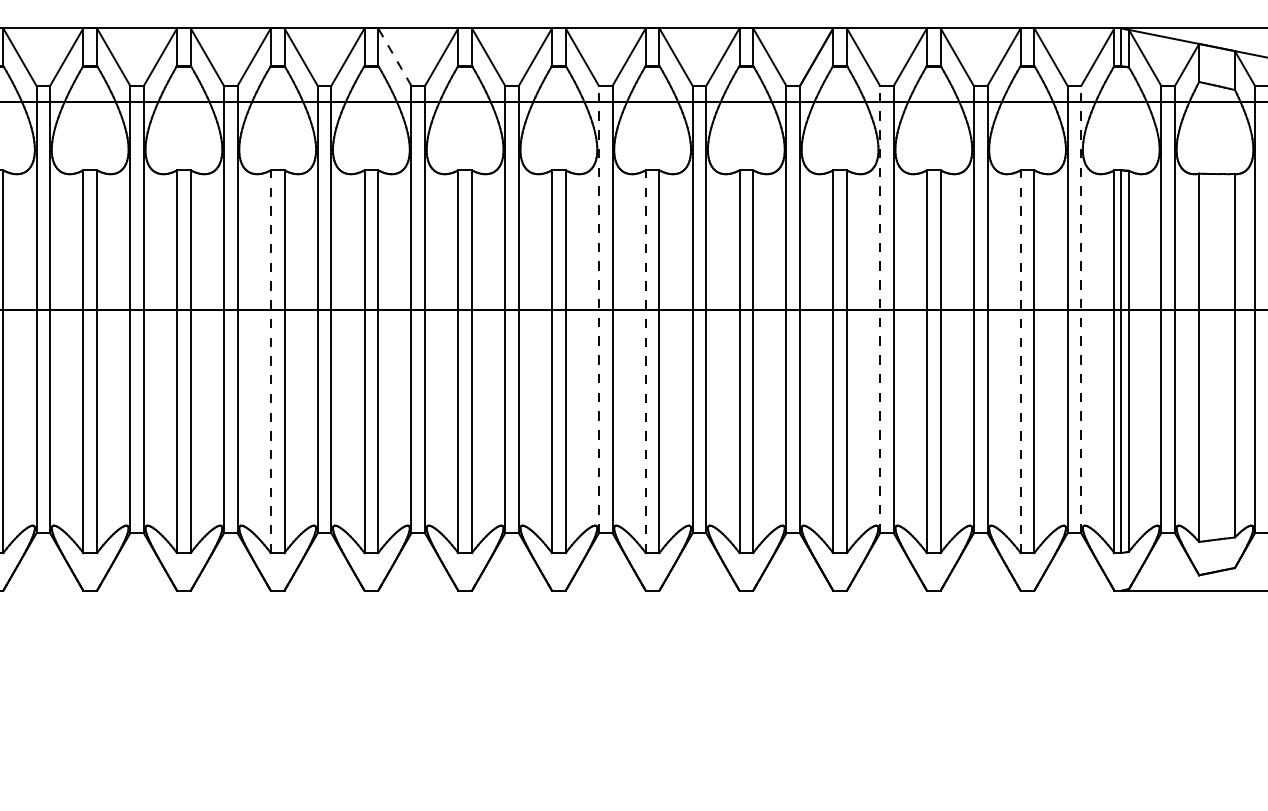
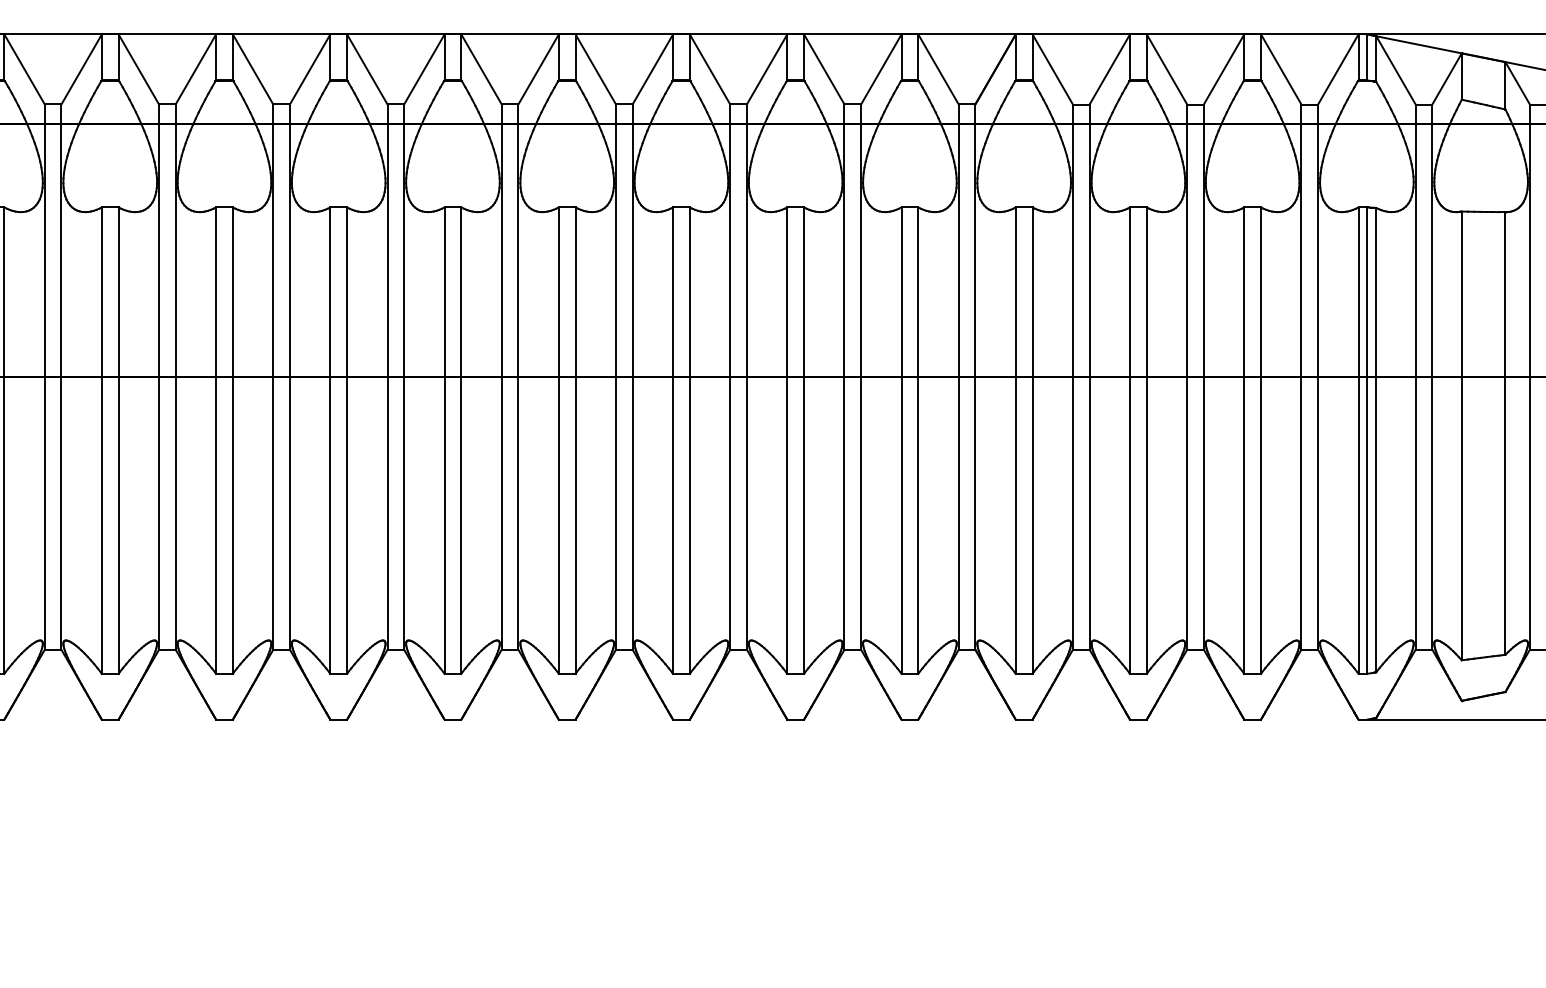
line: (394, 56) -> (481, 68), dashed -> solid
line: (599, 309) -> (730, 377), dashed -> solid
line: (879, 309) -> (1072, 377), dashed -> solid
line: (1081, 309) -> (1318, 377), dashed -> solid
line: (270, 361) -> (330, 440), dashed -> solid
line: (645, 361) -> (787, 440), dashed -> solid
line: (1020, 361) -> (1244, 440), dashed -> solid

